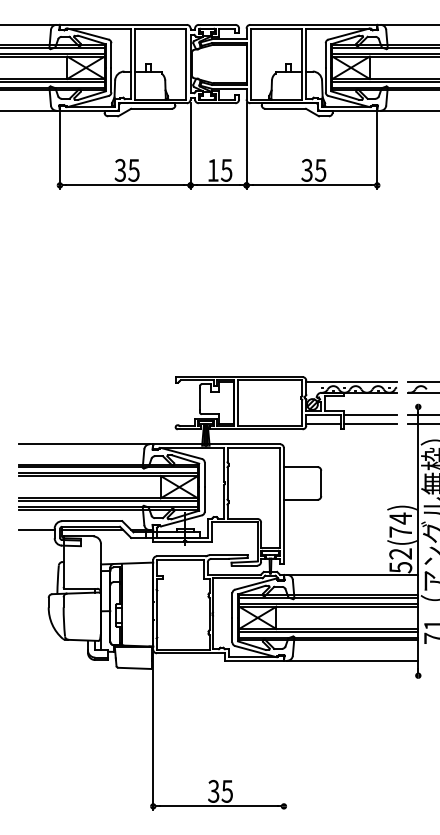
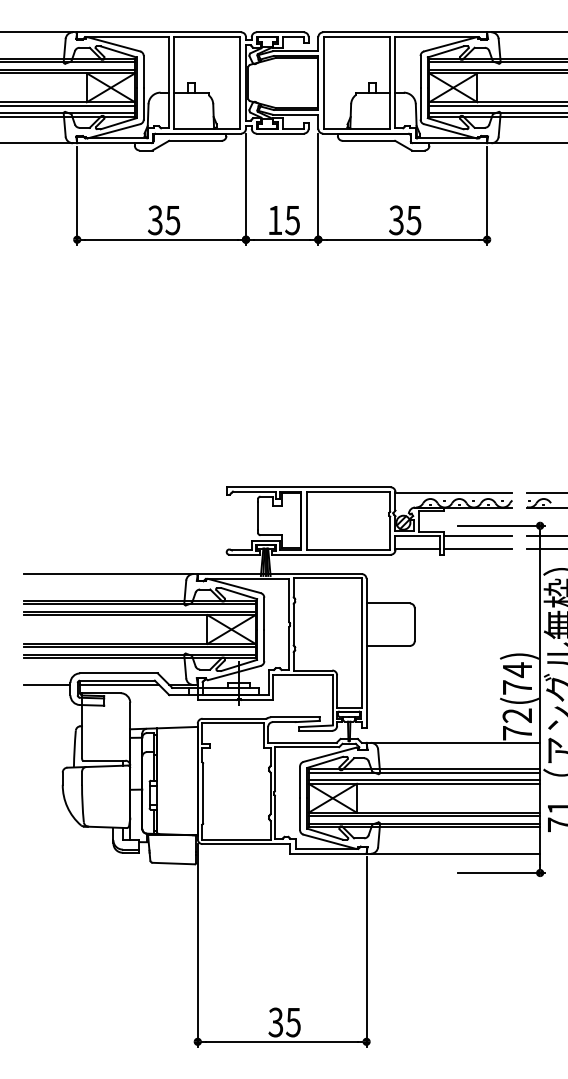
line: (388, 406) -> (501, 525), added
text: (400, 567) -> (517, 733), 52(74) -> 72(74)
line: (388, 676) -> (501, 873), added
line: (283, 736) -> (366, 951), added

